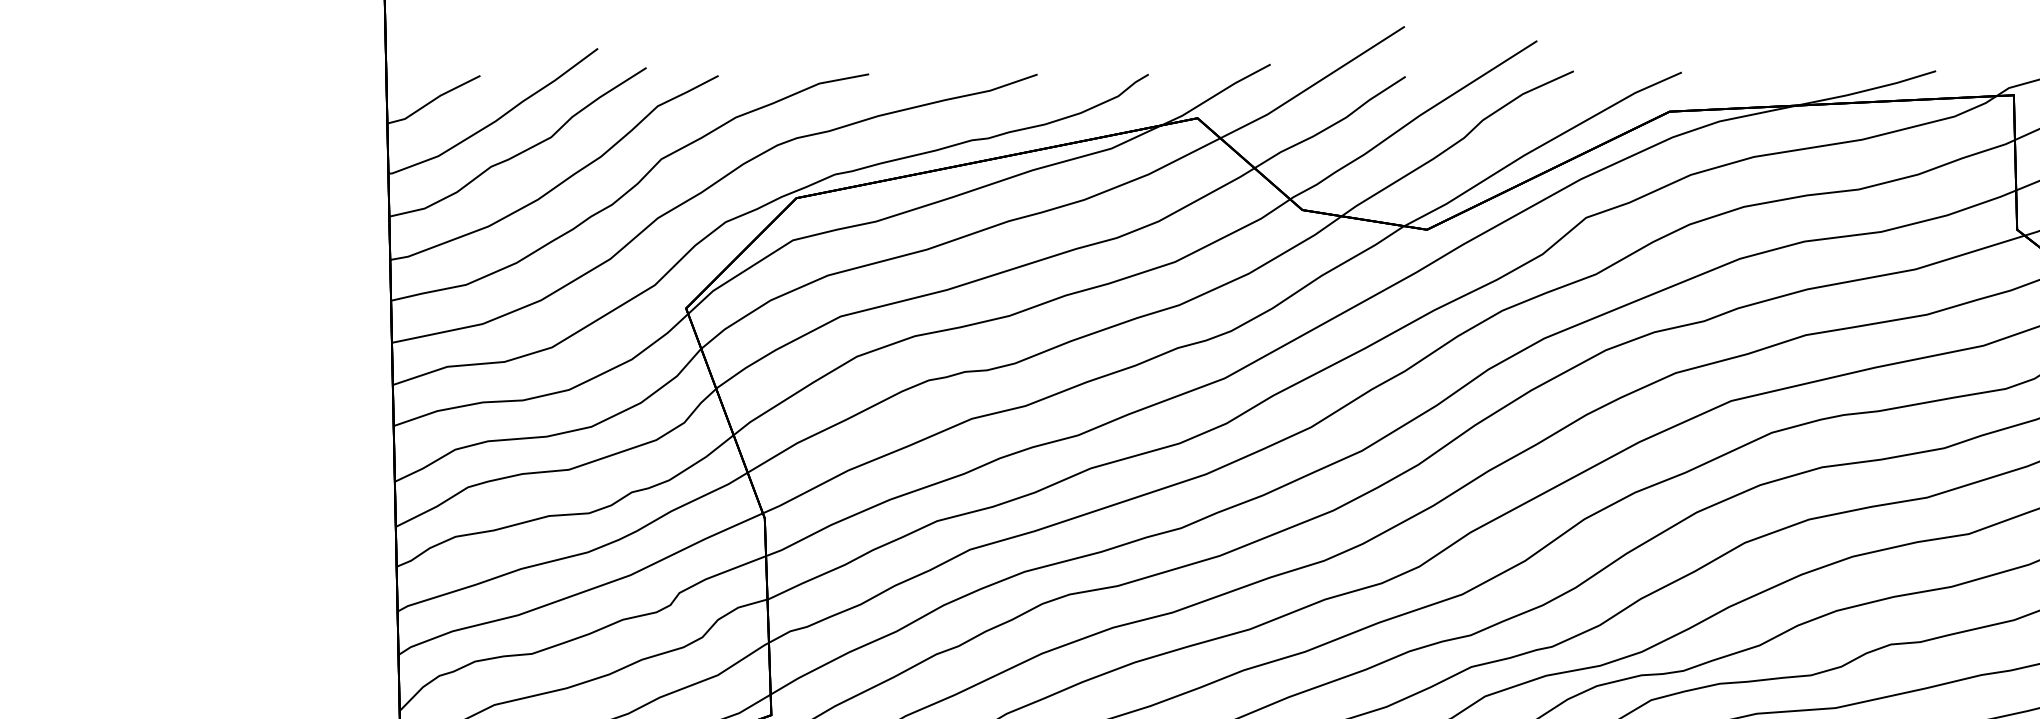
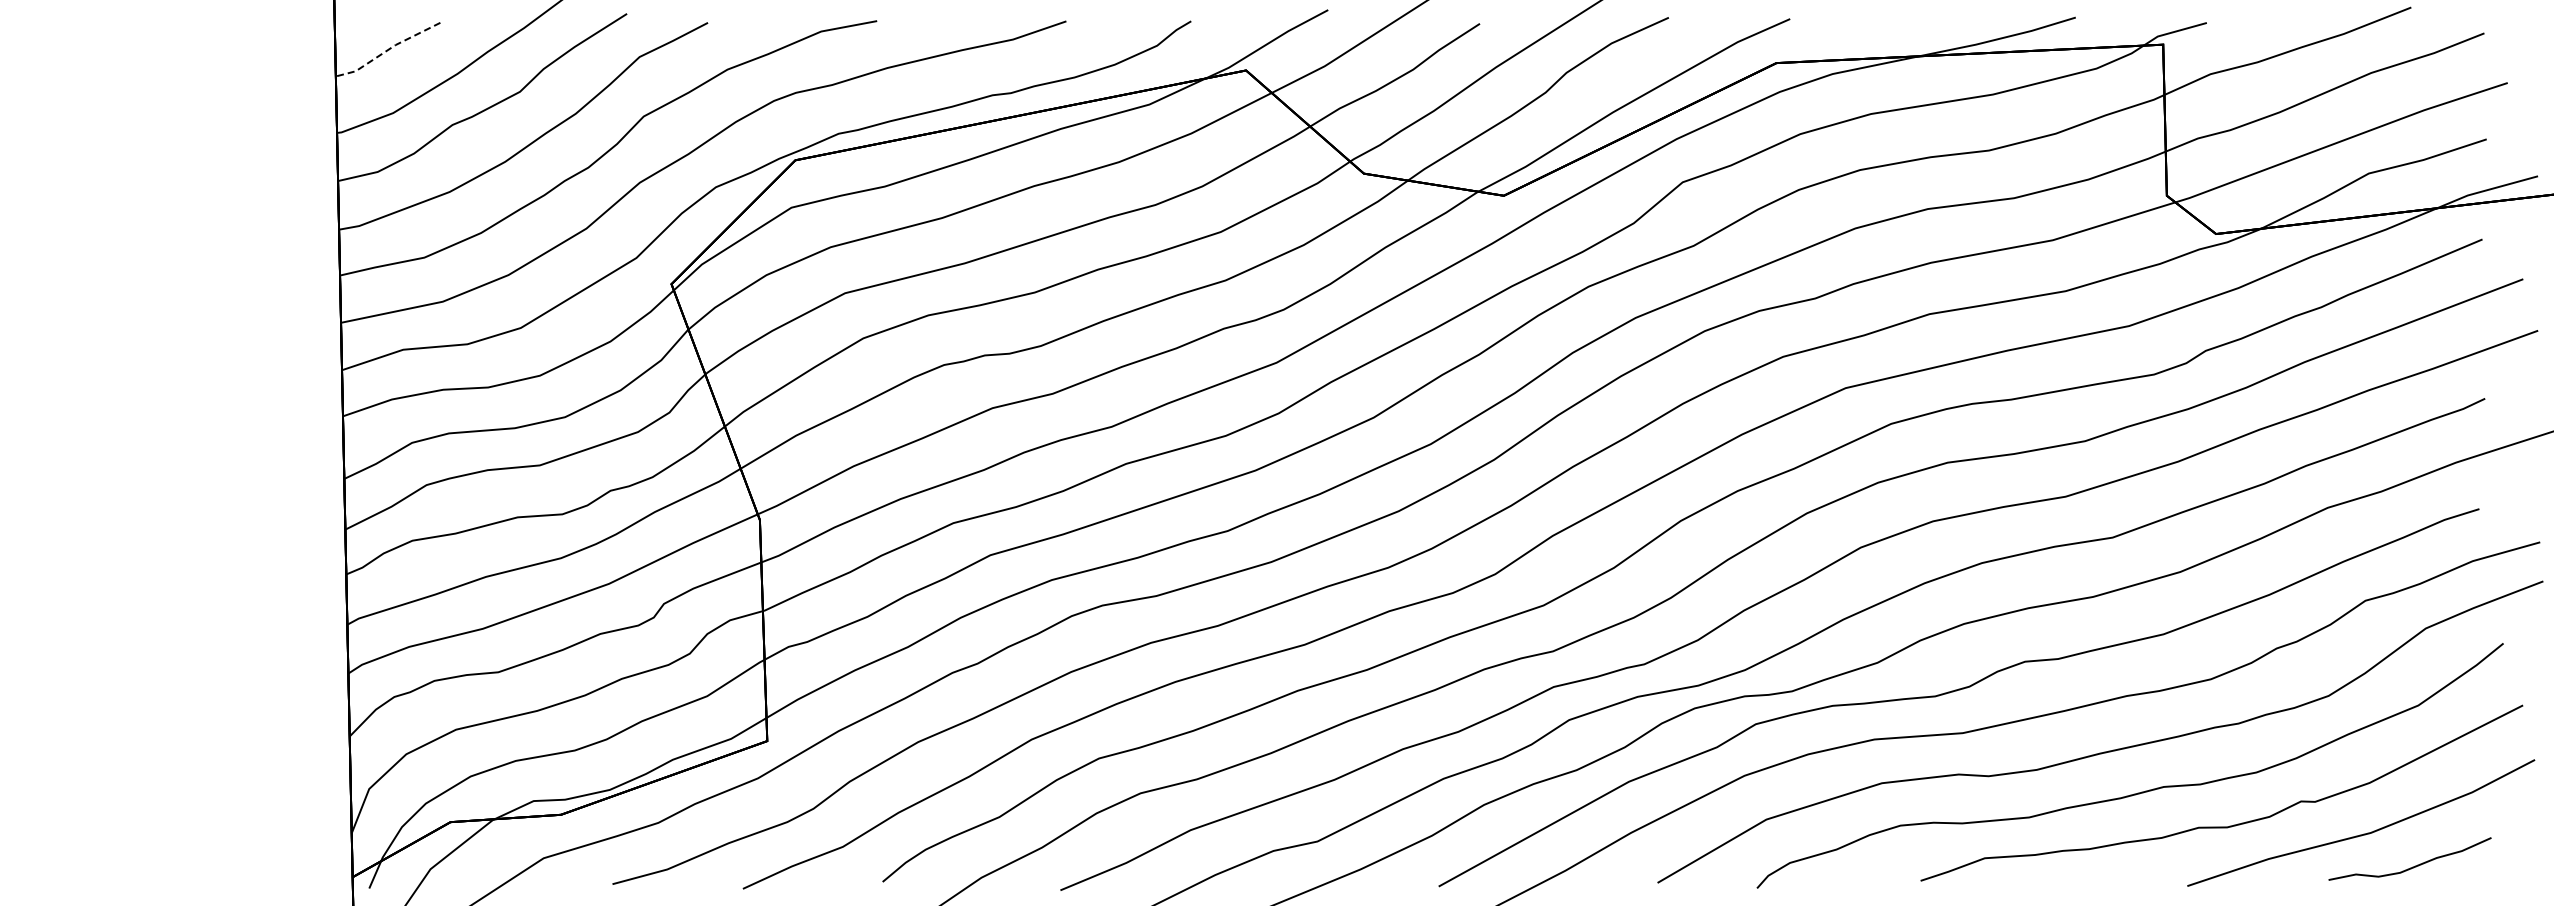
line: (433, 100) -> (387, 50), solid -> dashed

